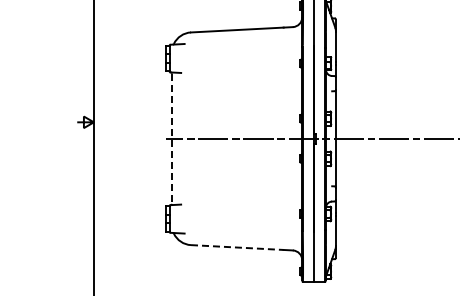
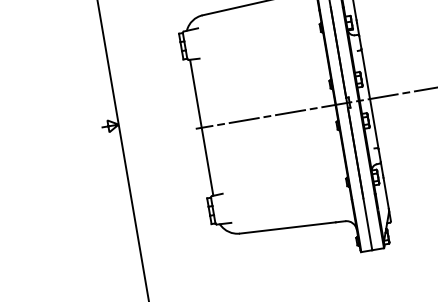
line: (172, 139) -> (202, 128), dashed -> solid
line: (237, 247) -> (288, 227), dashed -> solid

